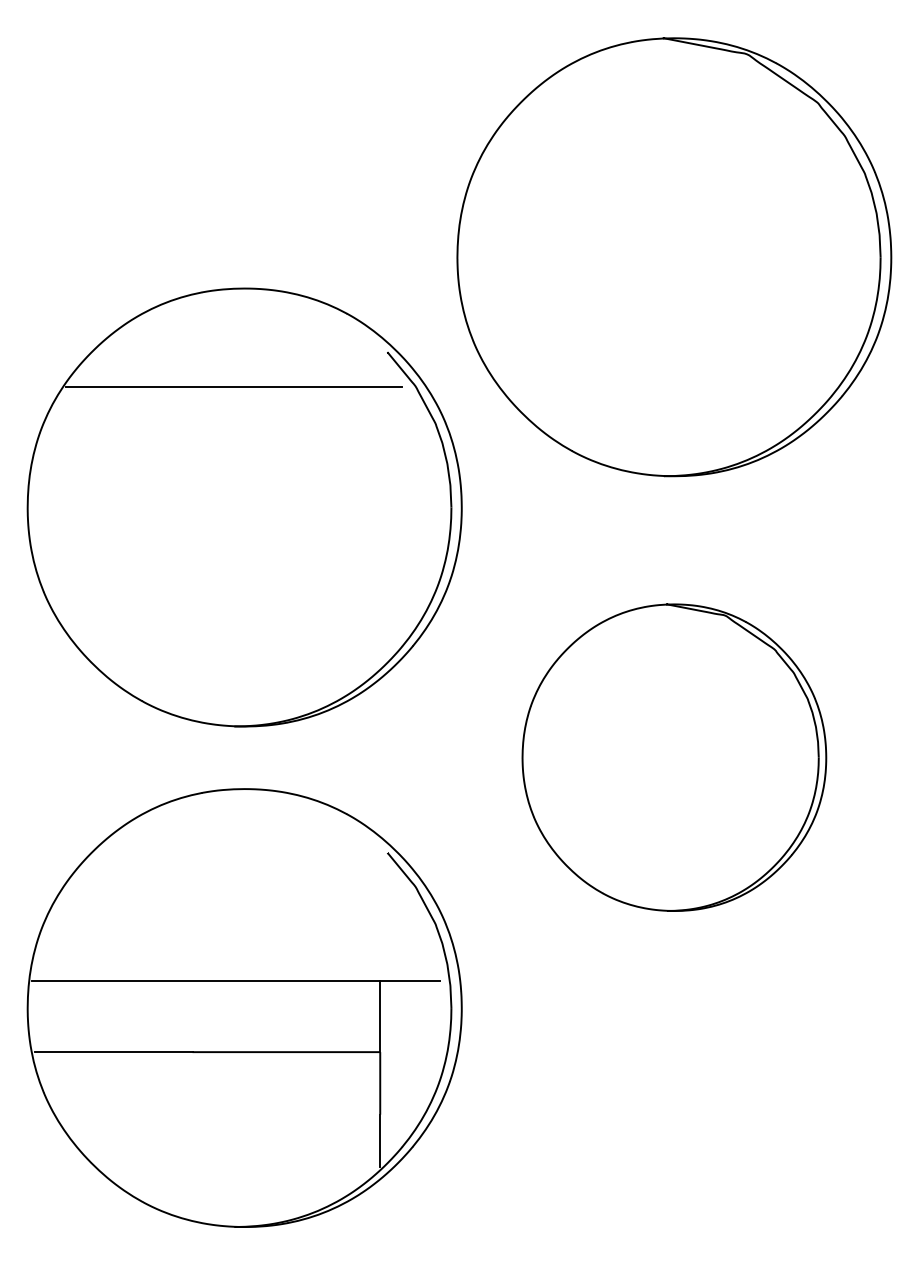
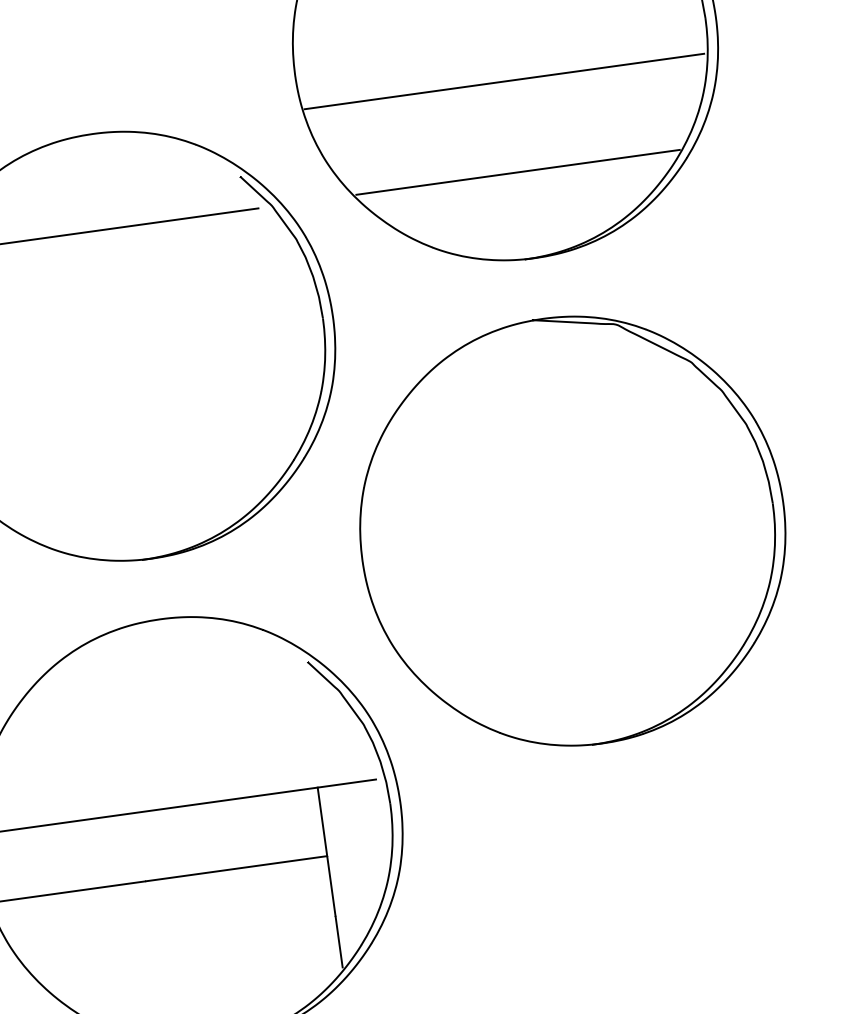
line: (668, 293) -> (504, 81), added
line: (669, 387) -> (518, 172), added
part: (674, 757) -> (572, 530), size x1.43

